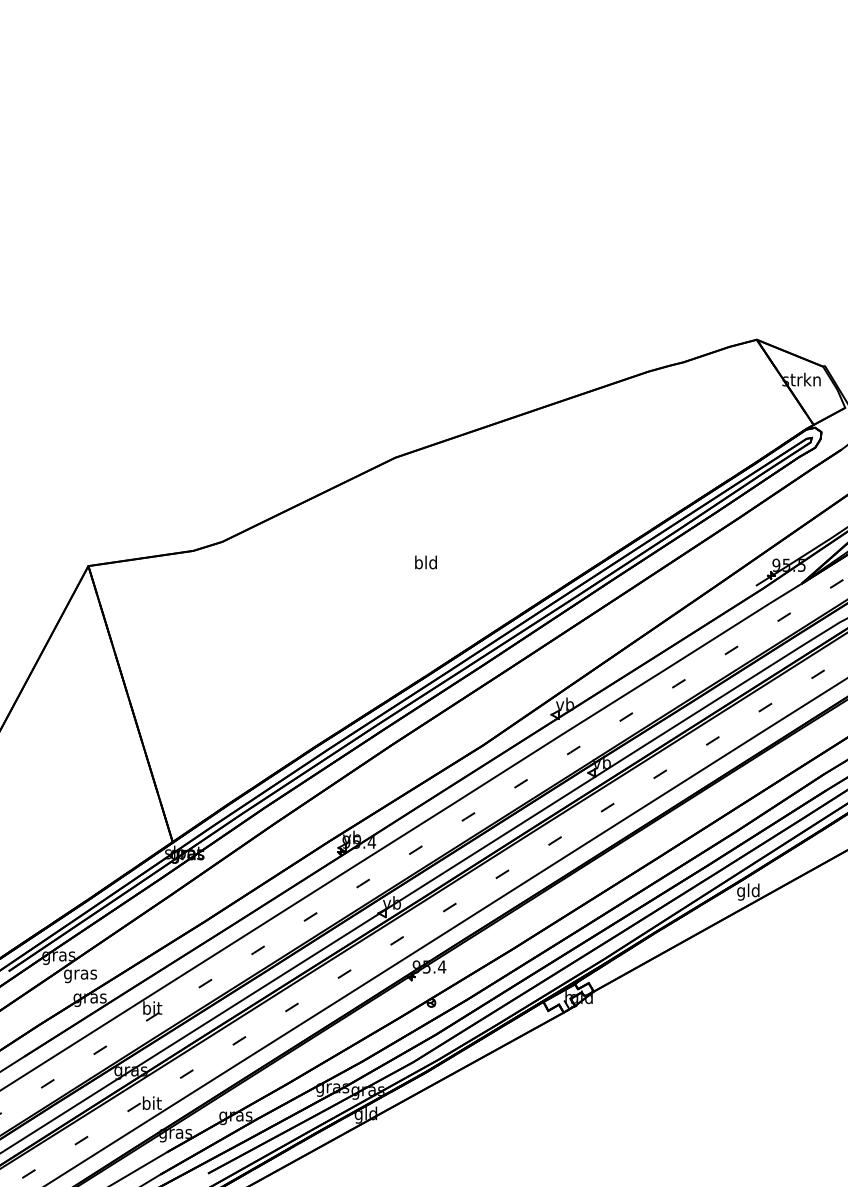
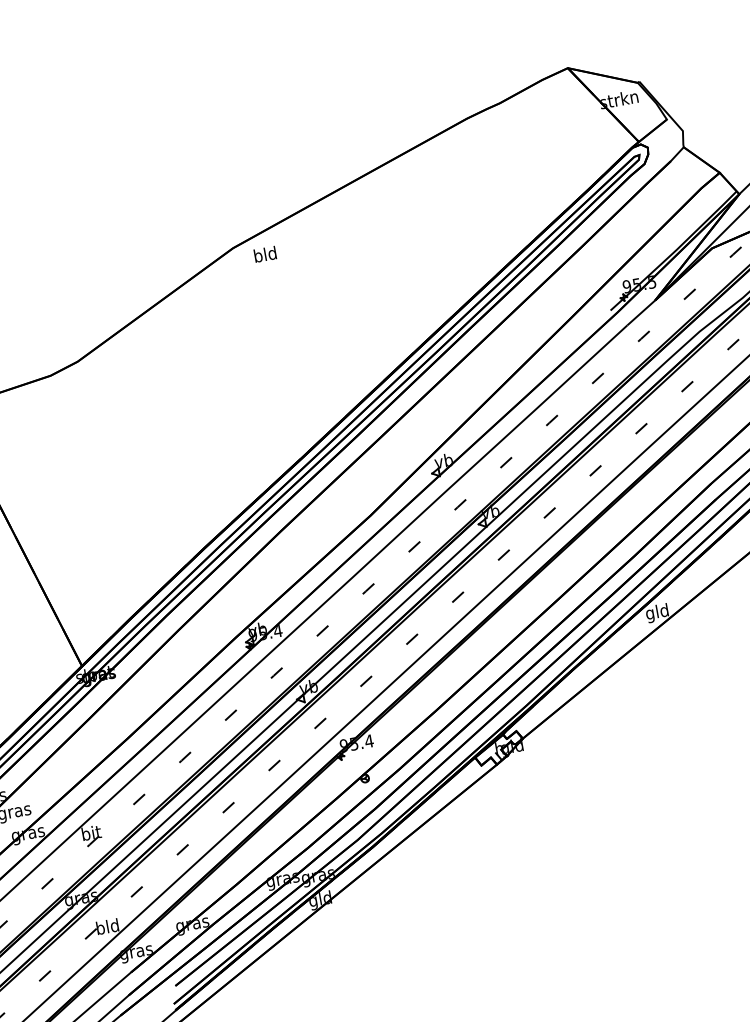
text: (425, 562) -> (264, 254), moved
text: (151, 1102) -> (107, 926), bit -> bld

